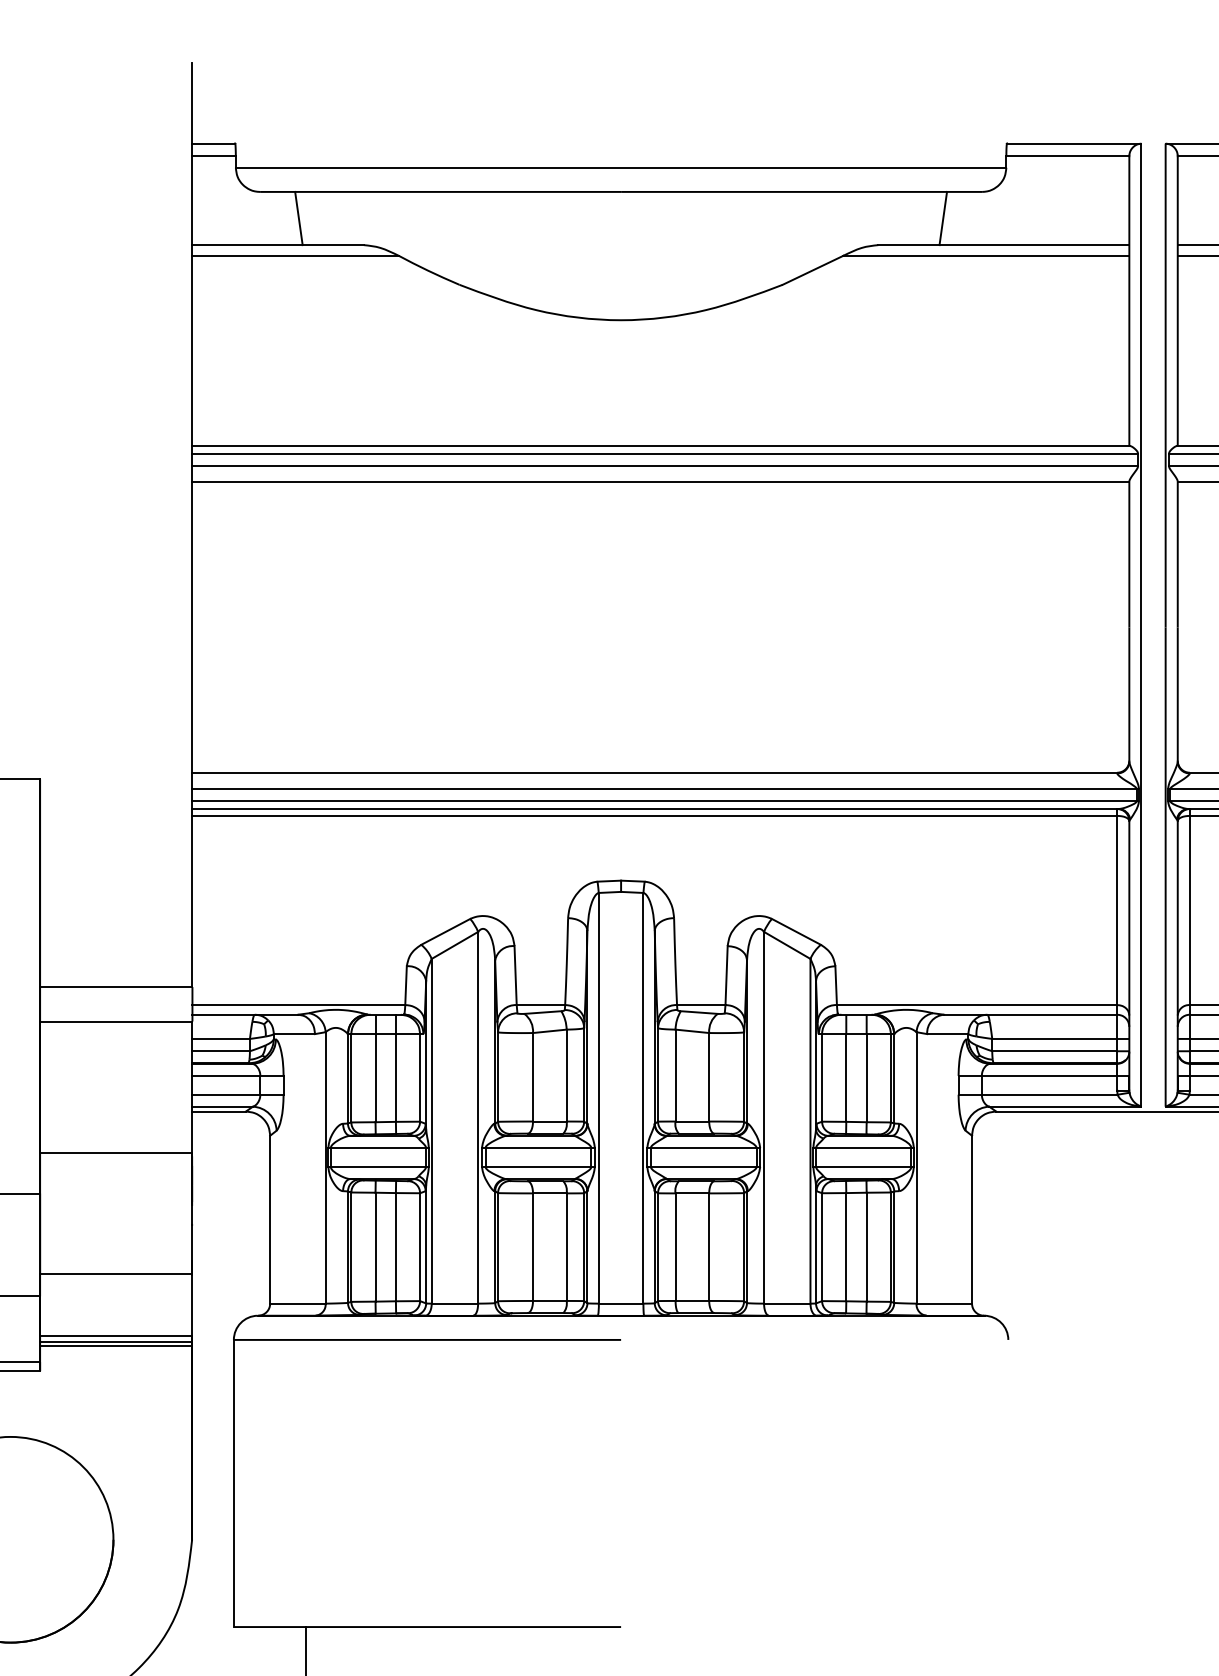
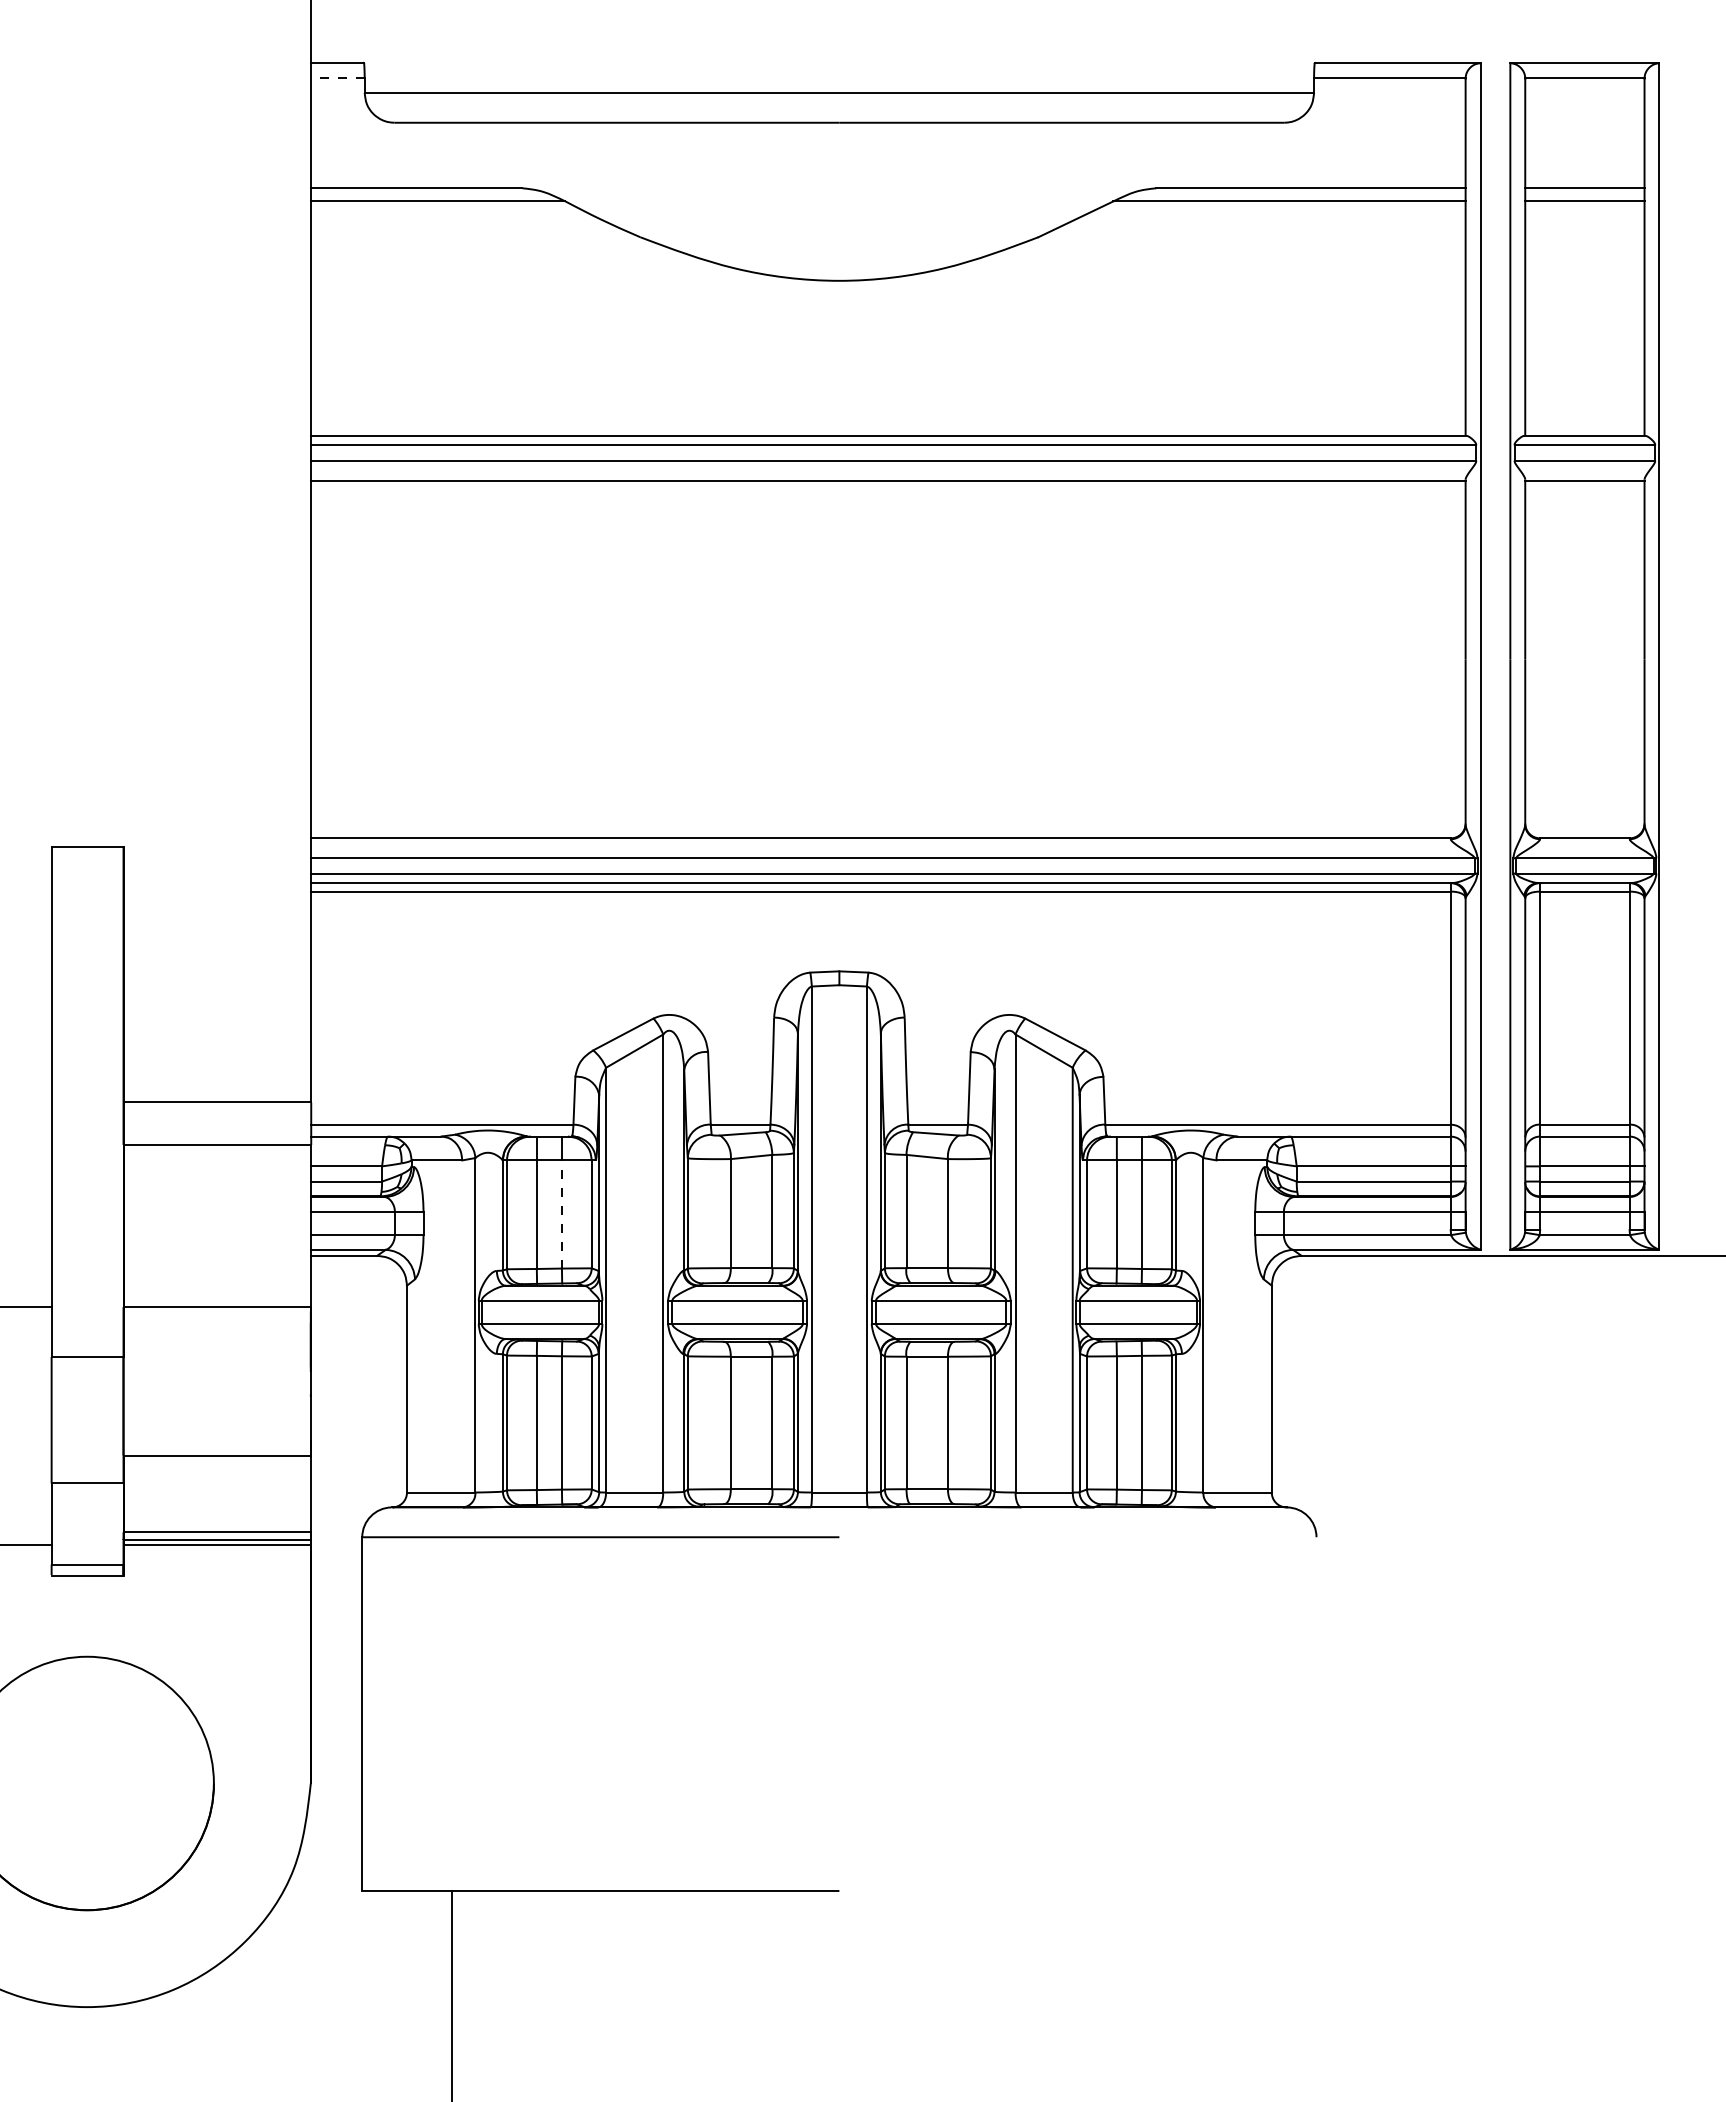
line: (213, 156) -> (337, 78), solid -> dashed
line: (298, 218) -> (442, 155), removed
line: (942, 218) -> (1235, 155), removed
line: (395, 1077) -> (561, 1213), solid -> dashed

